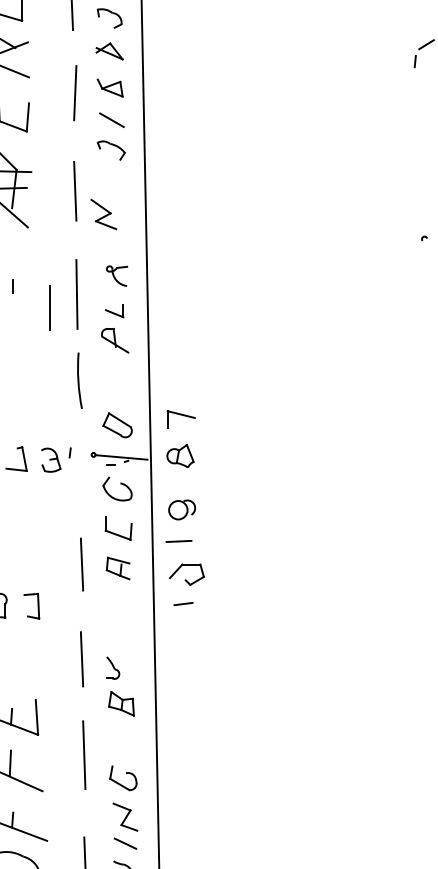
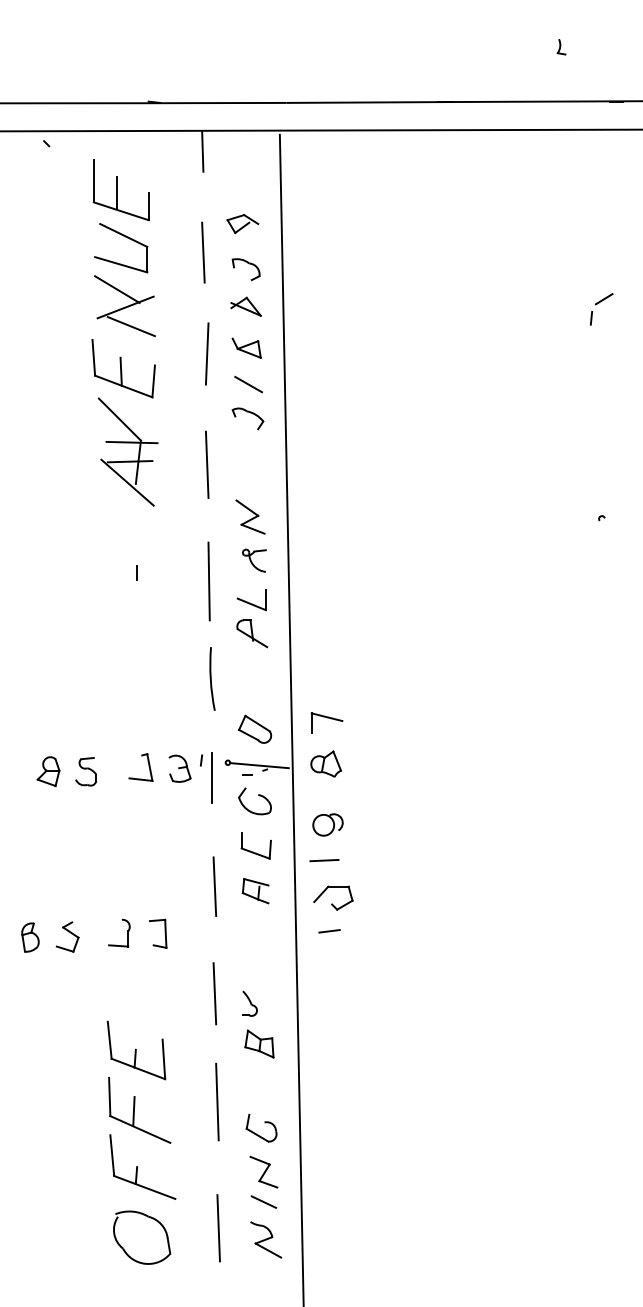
part: (103, 213) -> (250, 516), moved
line: (48, 307) -> (211, 777), moved
part: (114, 311) -> (251, 600), size x1.43

